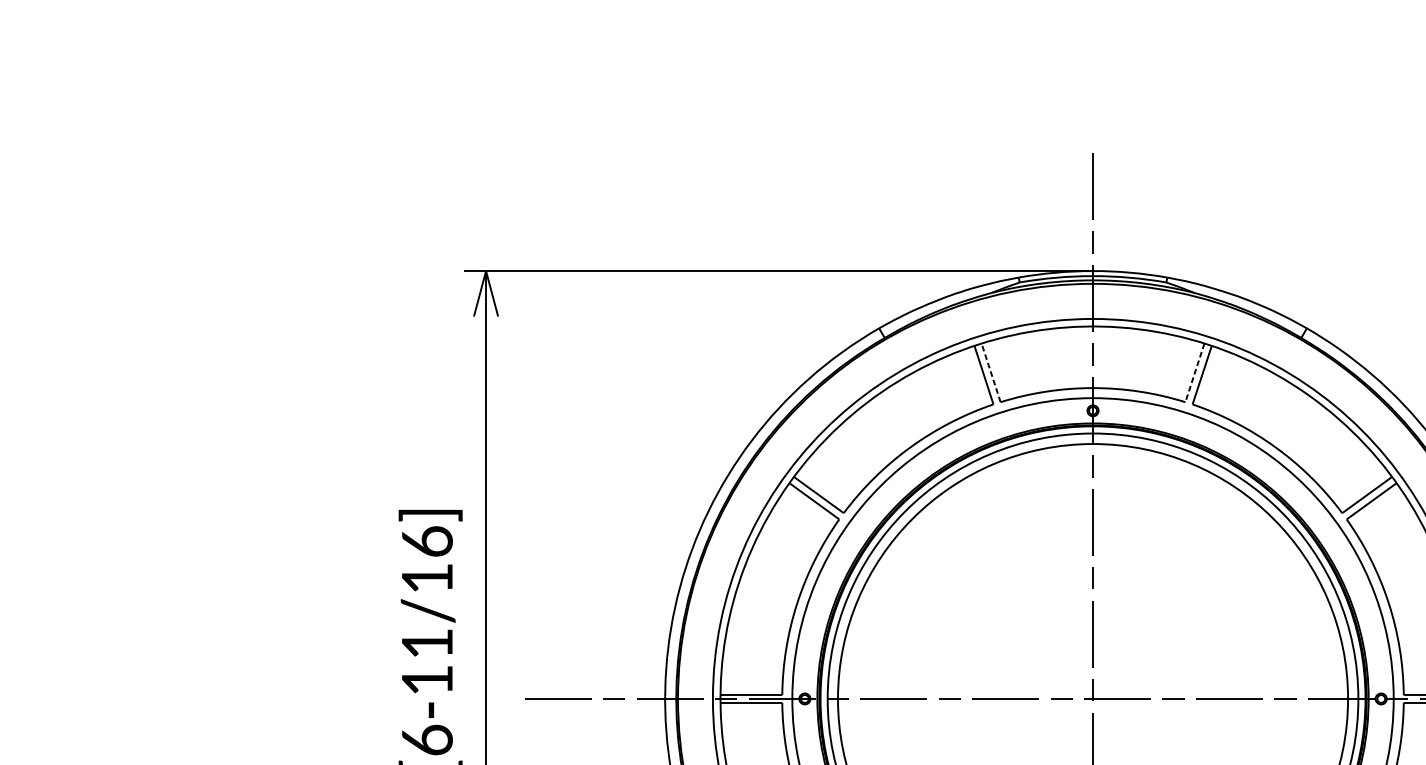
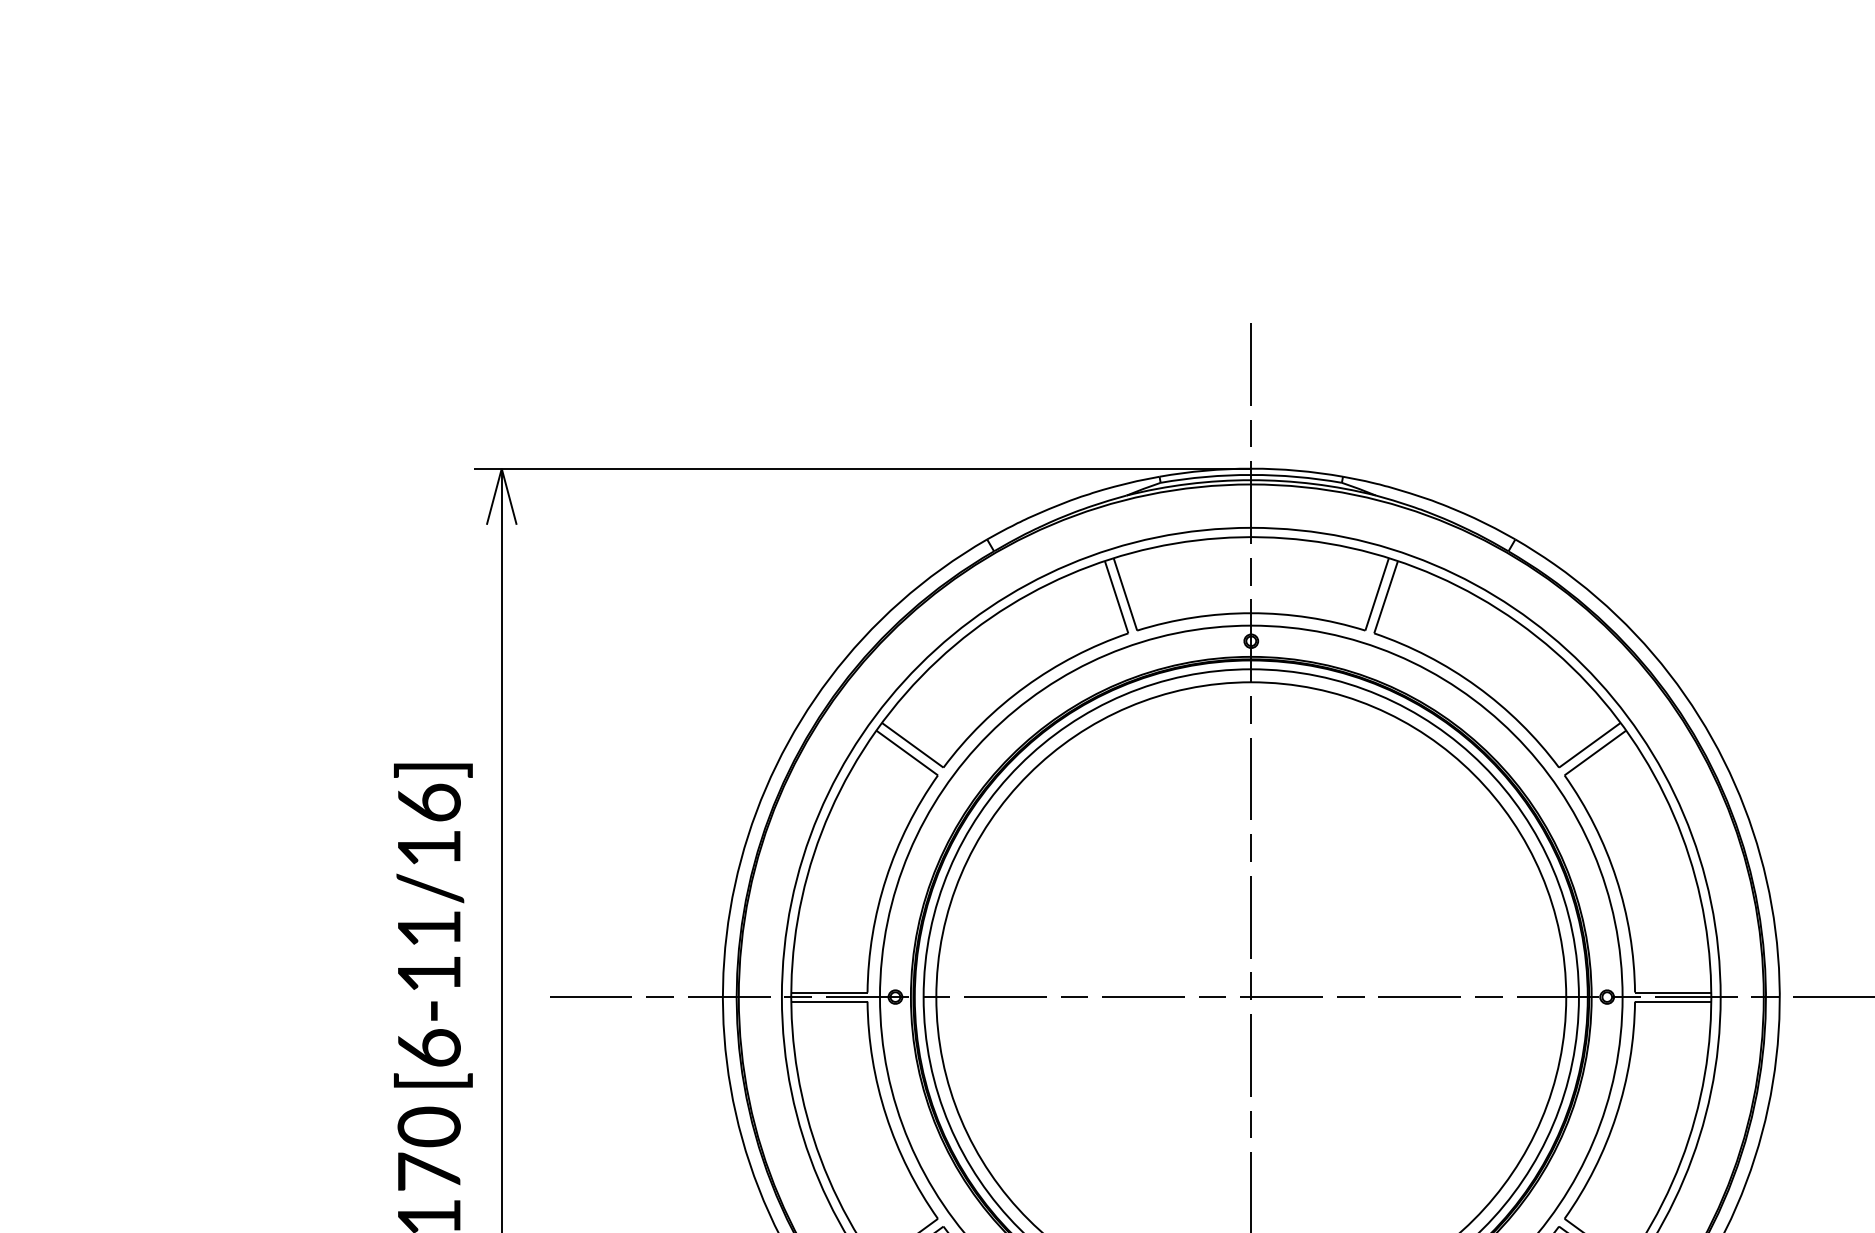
line: (991, 372) -> (1125, 593), dashed -> solid
line: (1194, 372) -> (1376, 594), dashed -> solid

